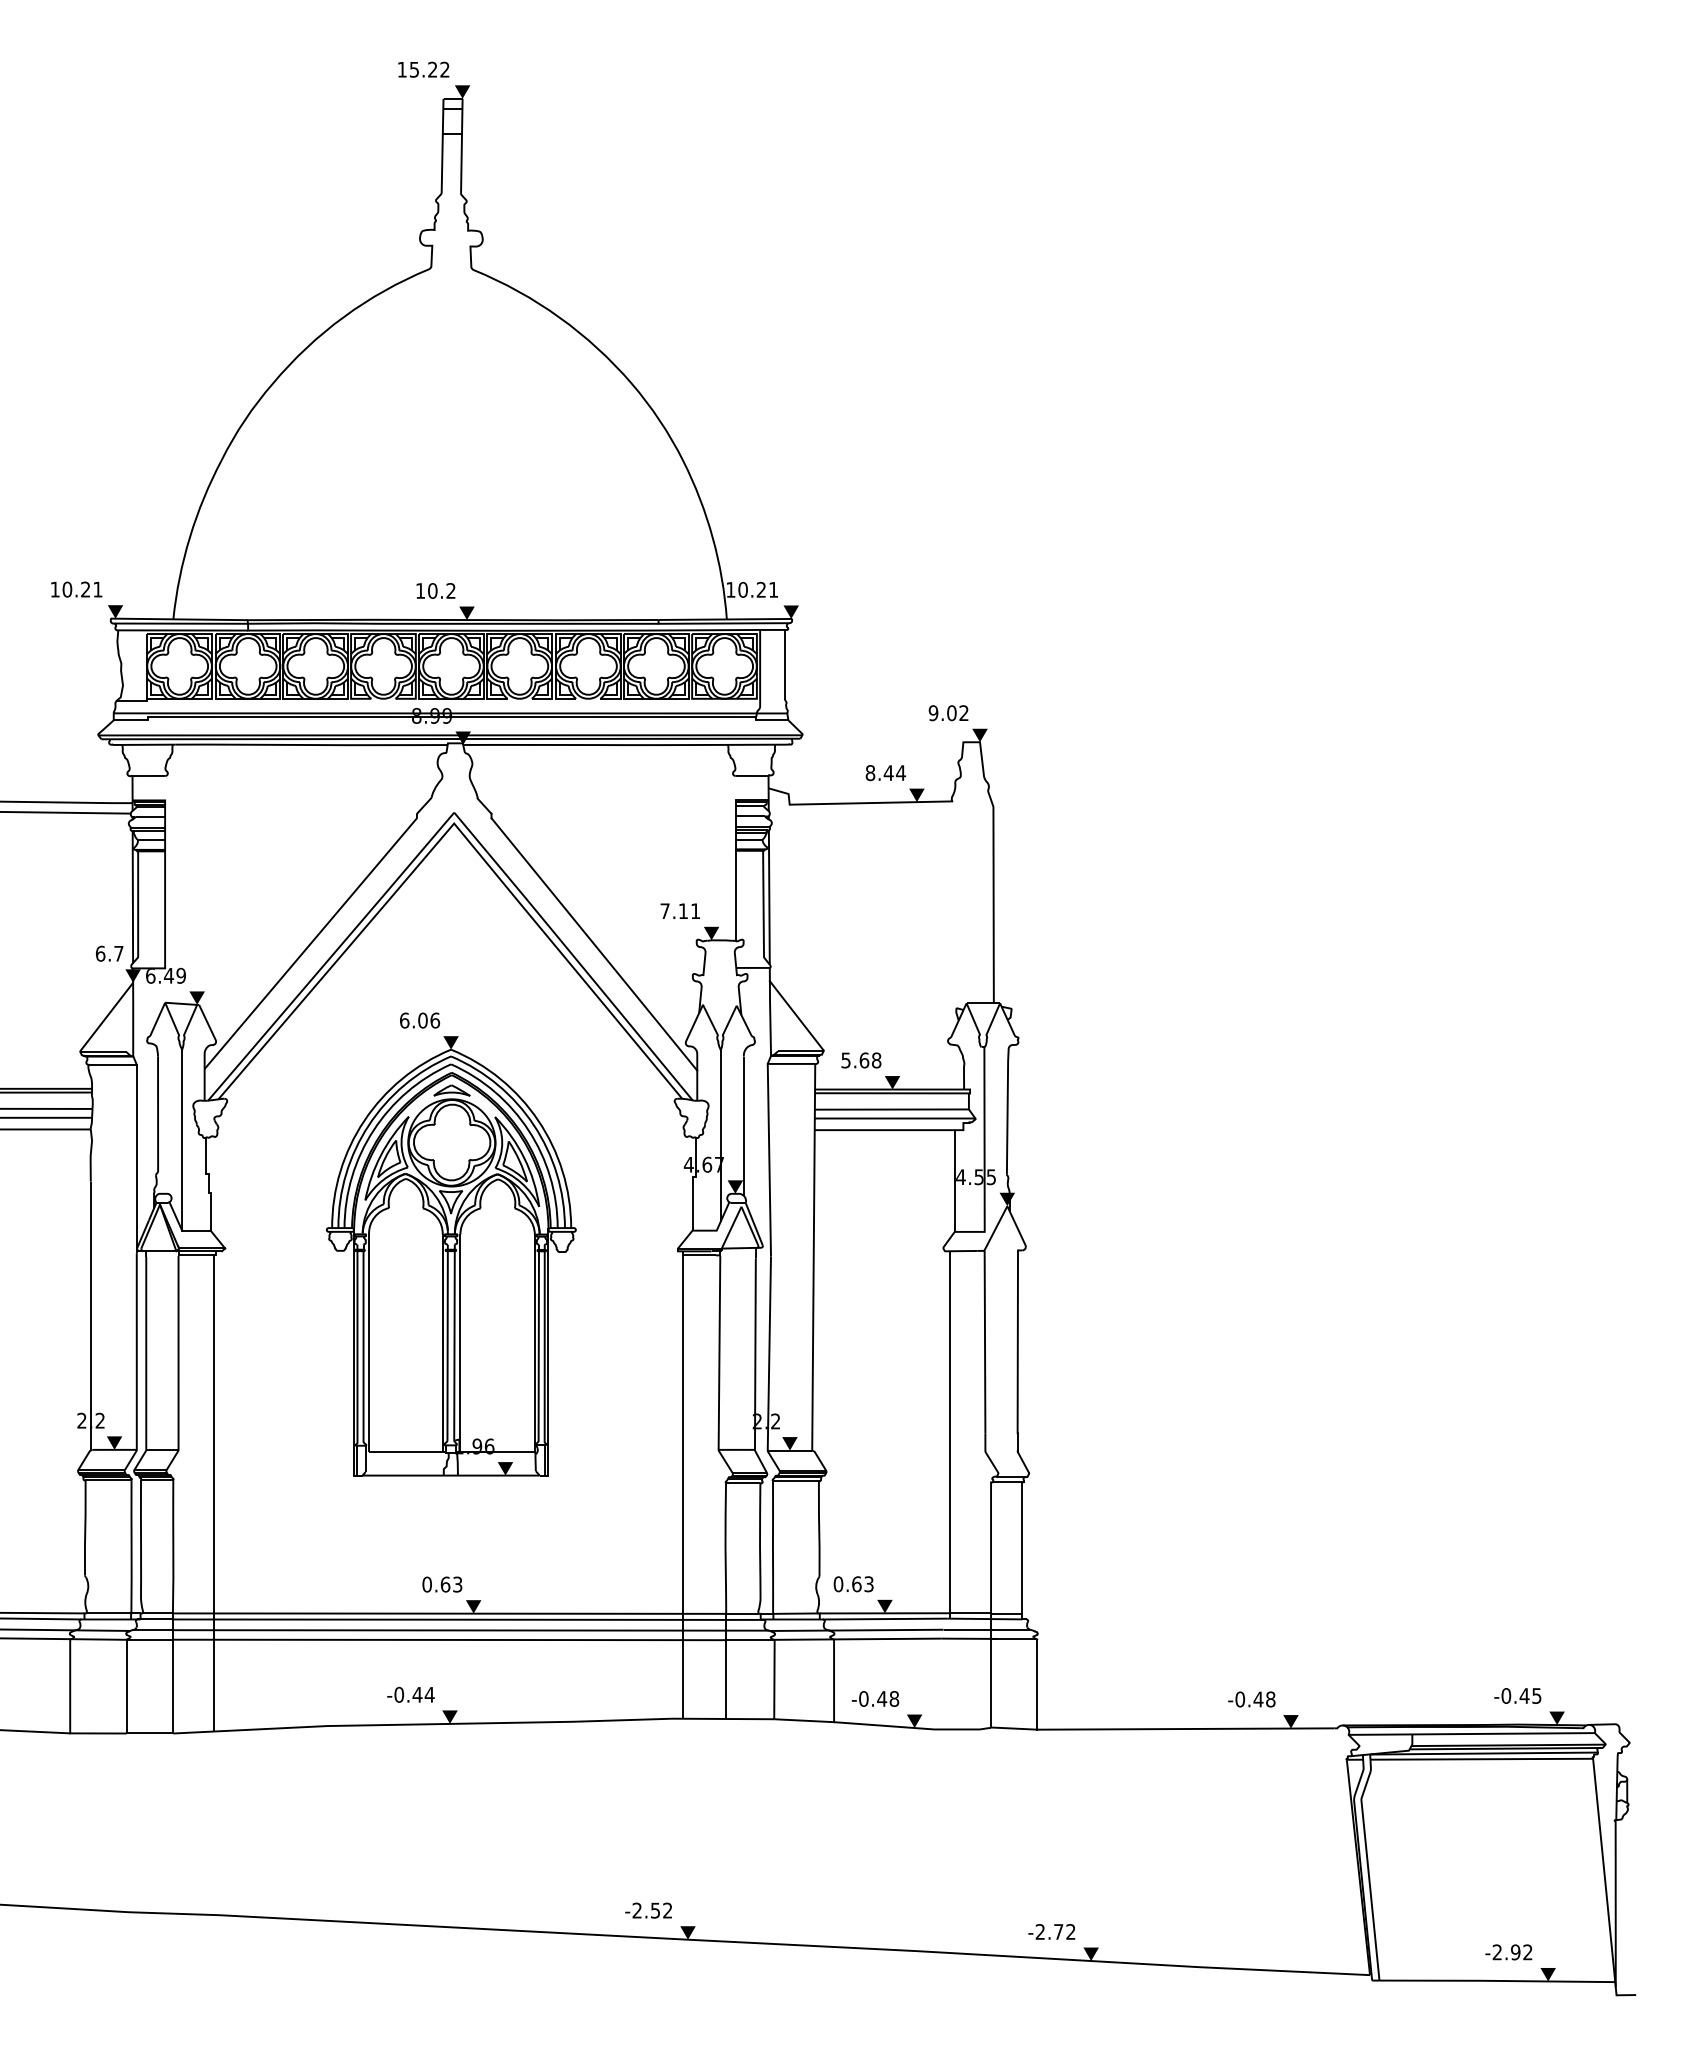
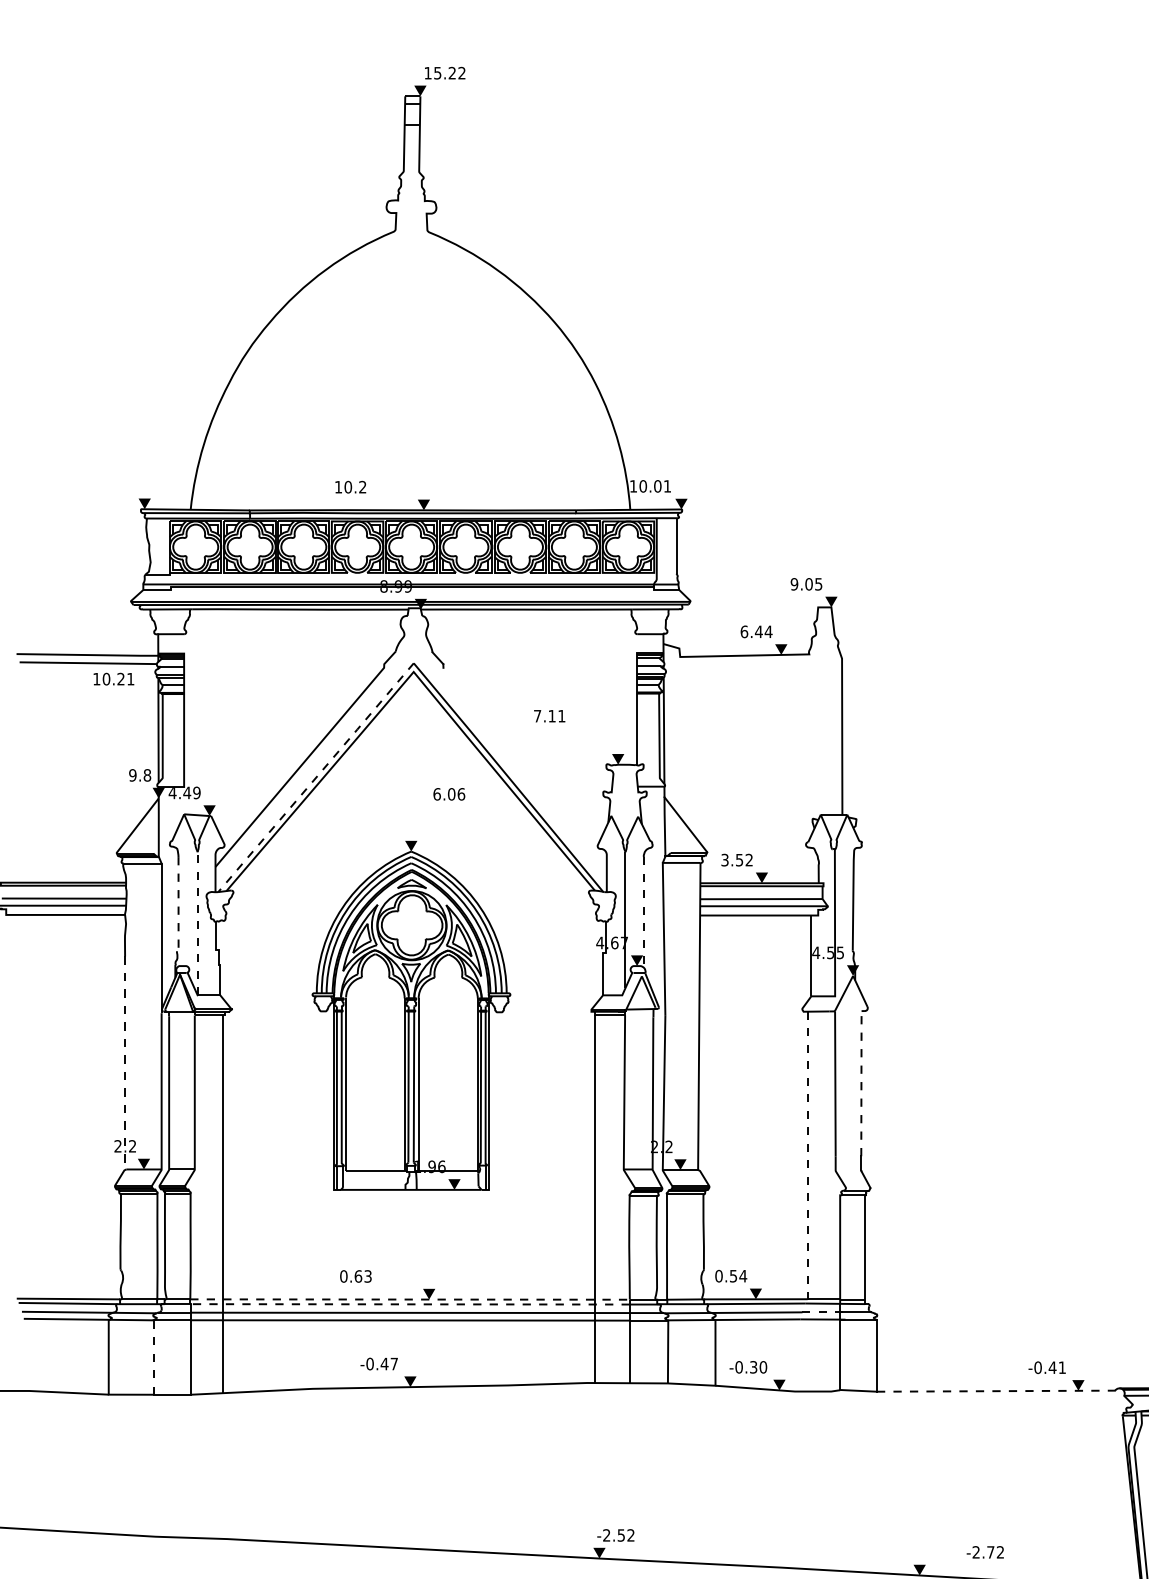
text: (423, 69) -> (444, 73), moved
text: (76, 589) -> (113, 679), moved
text: (761, 589) -> (657, 486), 10.21 -> 10.01
text: (435, 590) -> (350, 486), moved
text: (963, 713) -> (818, 584), 9.02 -> 9.05
text: (870, 772) -> (744, 631), 8.44 -> 6.44
text: (679, 910) -> (549, 715), moved
line: (594, 944) -> (525, 768), removed
text: (109, 953) -> (139, 775), 6.7 -> 9.8
line: (331, 956) -> (316, 777), solid -> dashed
text: (150, 976) -> (172, 793), 6.49 -> 4.49
text: (420, 1020) -> (449, 794), moved
text: (861, 1060) -> (737, 860), 5.68 -> 3.52
line: (158, 1122) -> (178, 909), solid -> dashed
line: (743, 1126) -> (643, 912), solid -> dashed
line: (182, 1140) -> (197, 923), solid -> dashed
line: (90, 1316) -> (124, 1063), solid -> dashed
line: (1017, 1341) -> (861, 1083), solid -> dashed
line: (950, 1434) -> (807, 1157), solid -> dashed
text: (442, 1584) -> (356, 1276), moved
text: (863, 1584) -> (738, 1276), 0.63 -> 0.54
line: (449, 1613) -> (410, 1299), solid -> dashed
line: (449, 1619) -> (410, 1304), solid -> dashed
line: (969, 1629) -> (823, 1312), solid -> dashed
line: (126, 1686) -> (153, 1357), solid -> dashed
text: (429, 1694) -> (394, 1363), -0.44 -> -0.47
text: (888, 1698) -> (758, 1366), -0.48 -> -0.30
text: (1270, 1699) -> (1062, 1367), -0.48 -> -0.41
line: (1185, 1729) -> (994, 1391), solid -> dashed
text: (648, 1910) -> (615, 1535), moved
text: (1051, 1931) -> (985, 1552), moved

